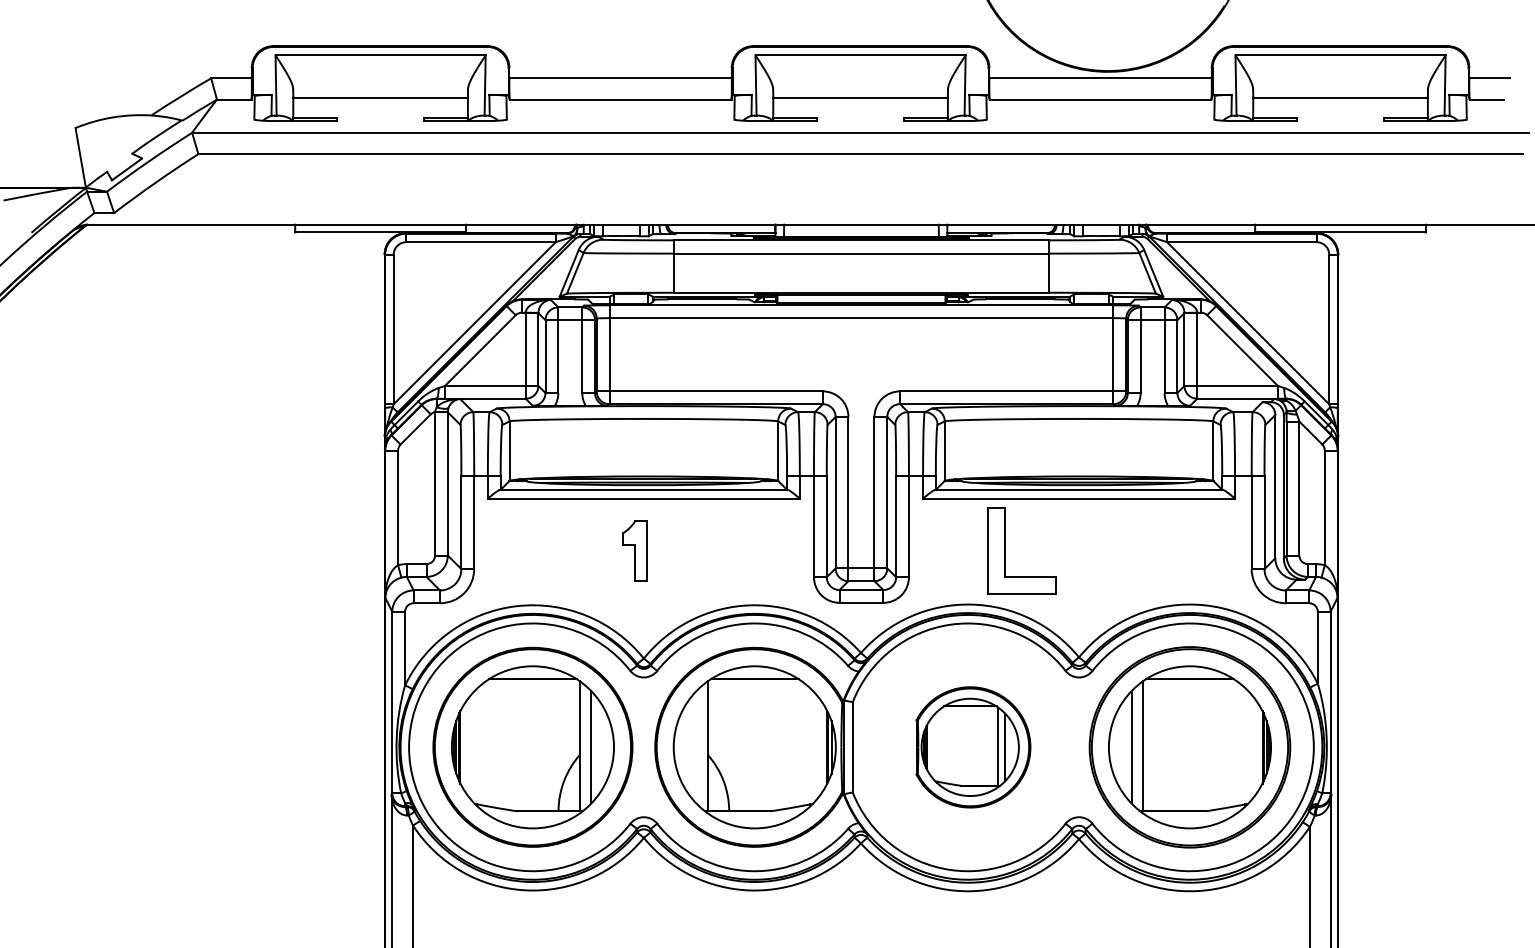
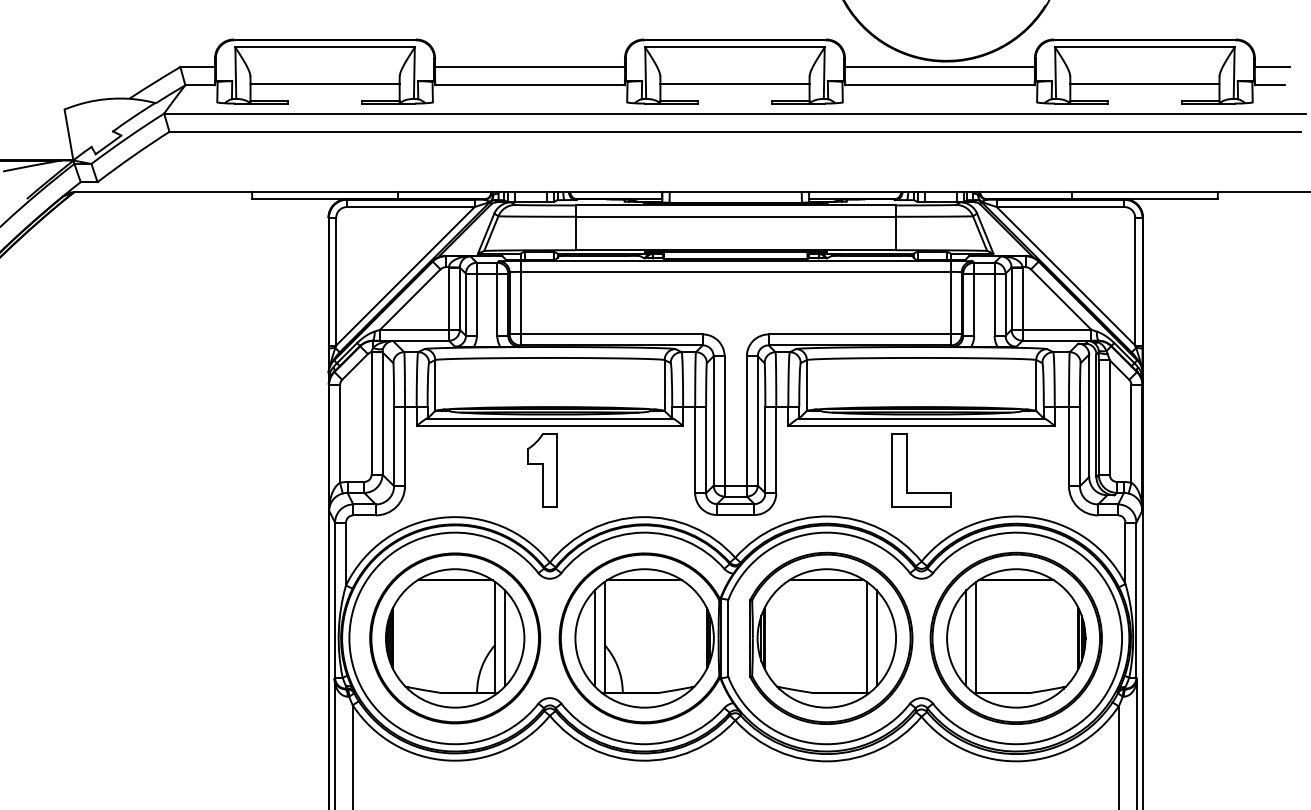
part: (634, 550) -> (541, 470), size x1.43
part: (1005, 550) -> (907, 470), moved
line: (696, 747) -> (594, 638), added
part: (973, 747) -> (831, 638), size x1.67

